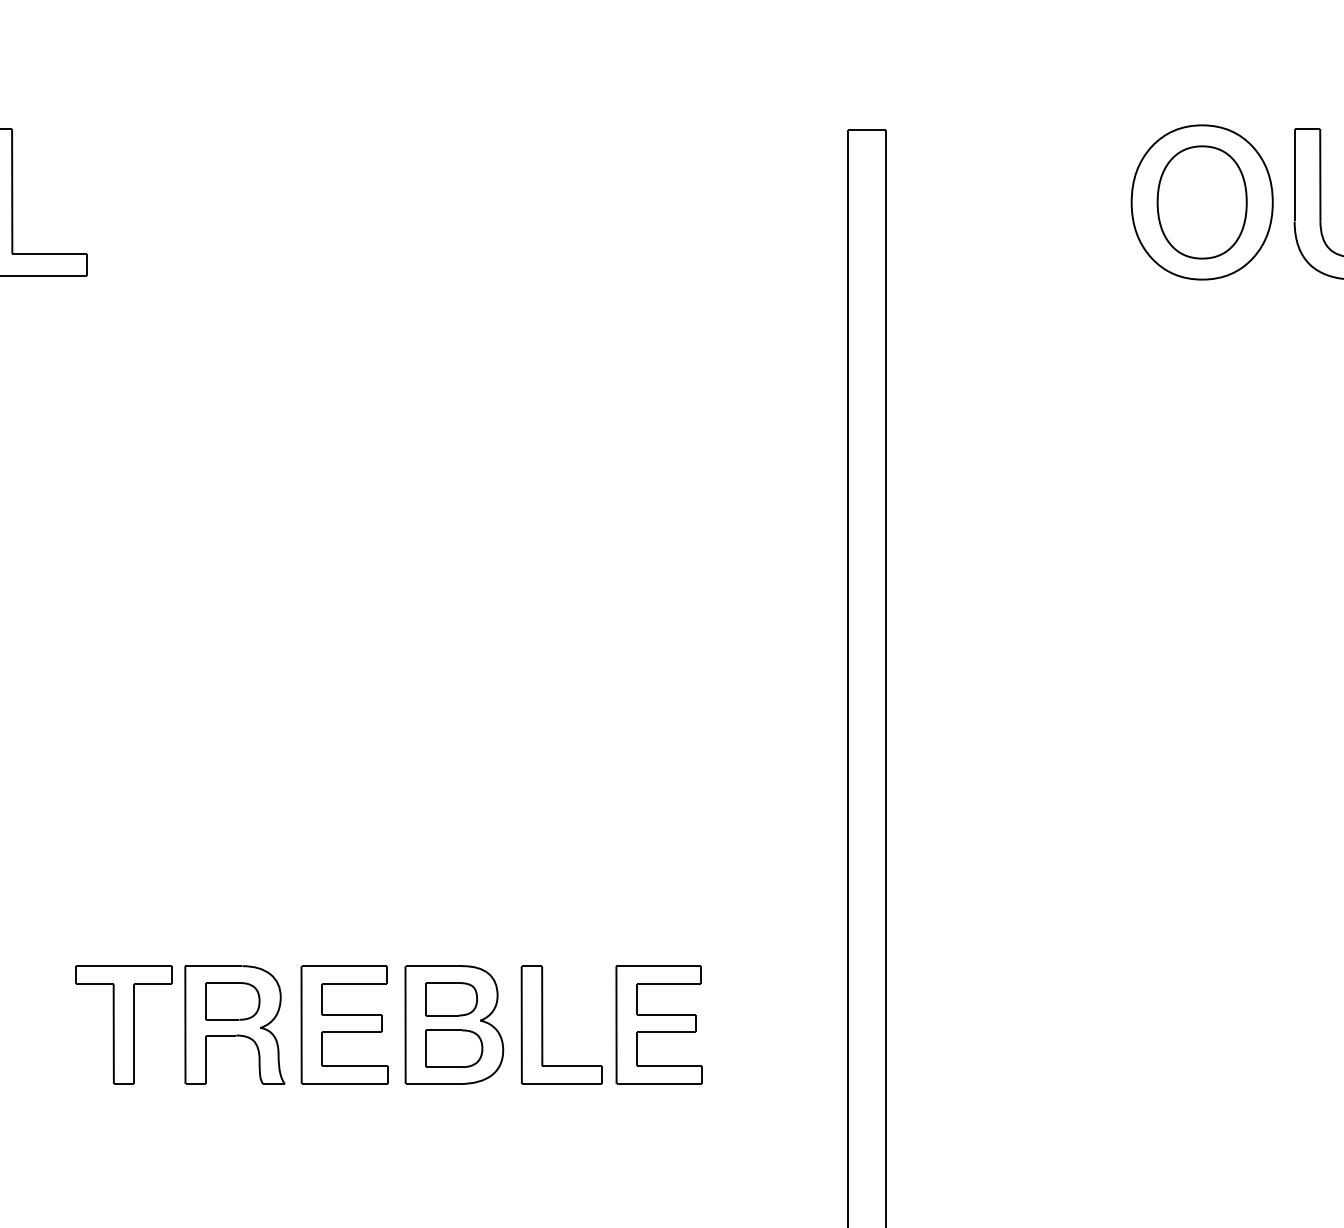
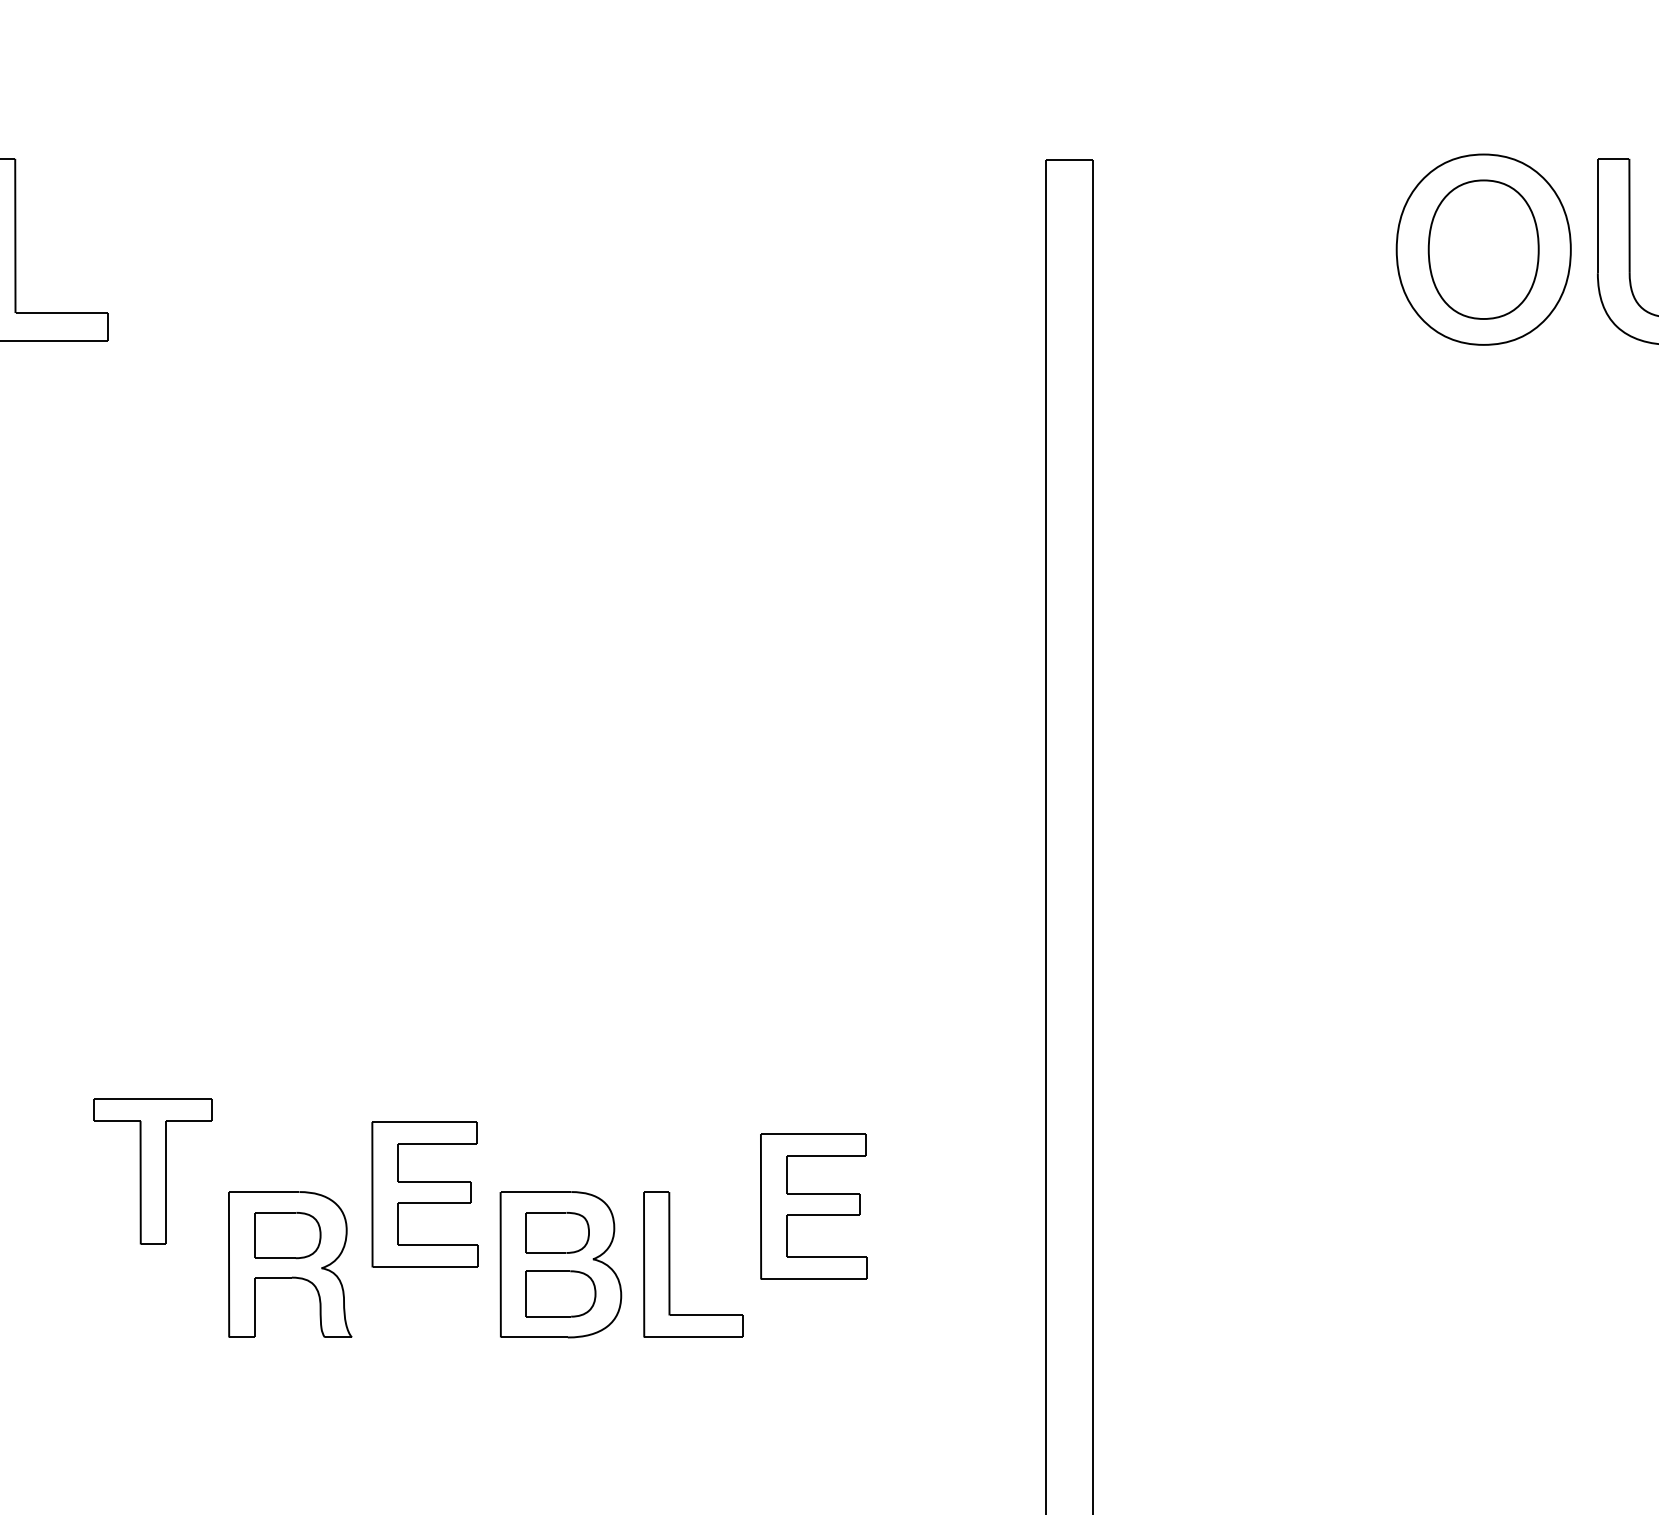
part: (123, 1024) -> (152, 1171), moved
part: (343, 1024) -> (424, 1194), moved
part: (659, 1024) -> (813, 1206), moved

